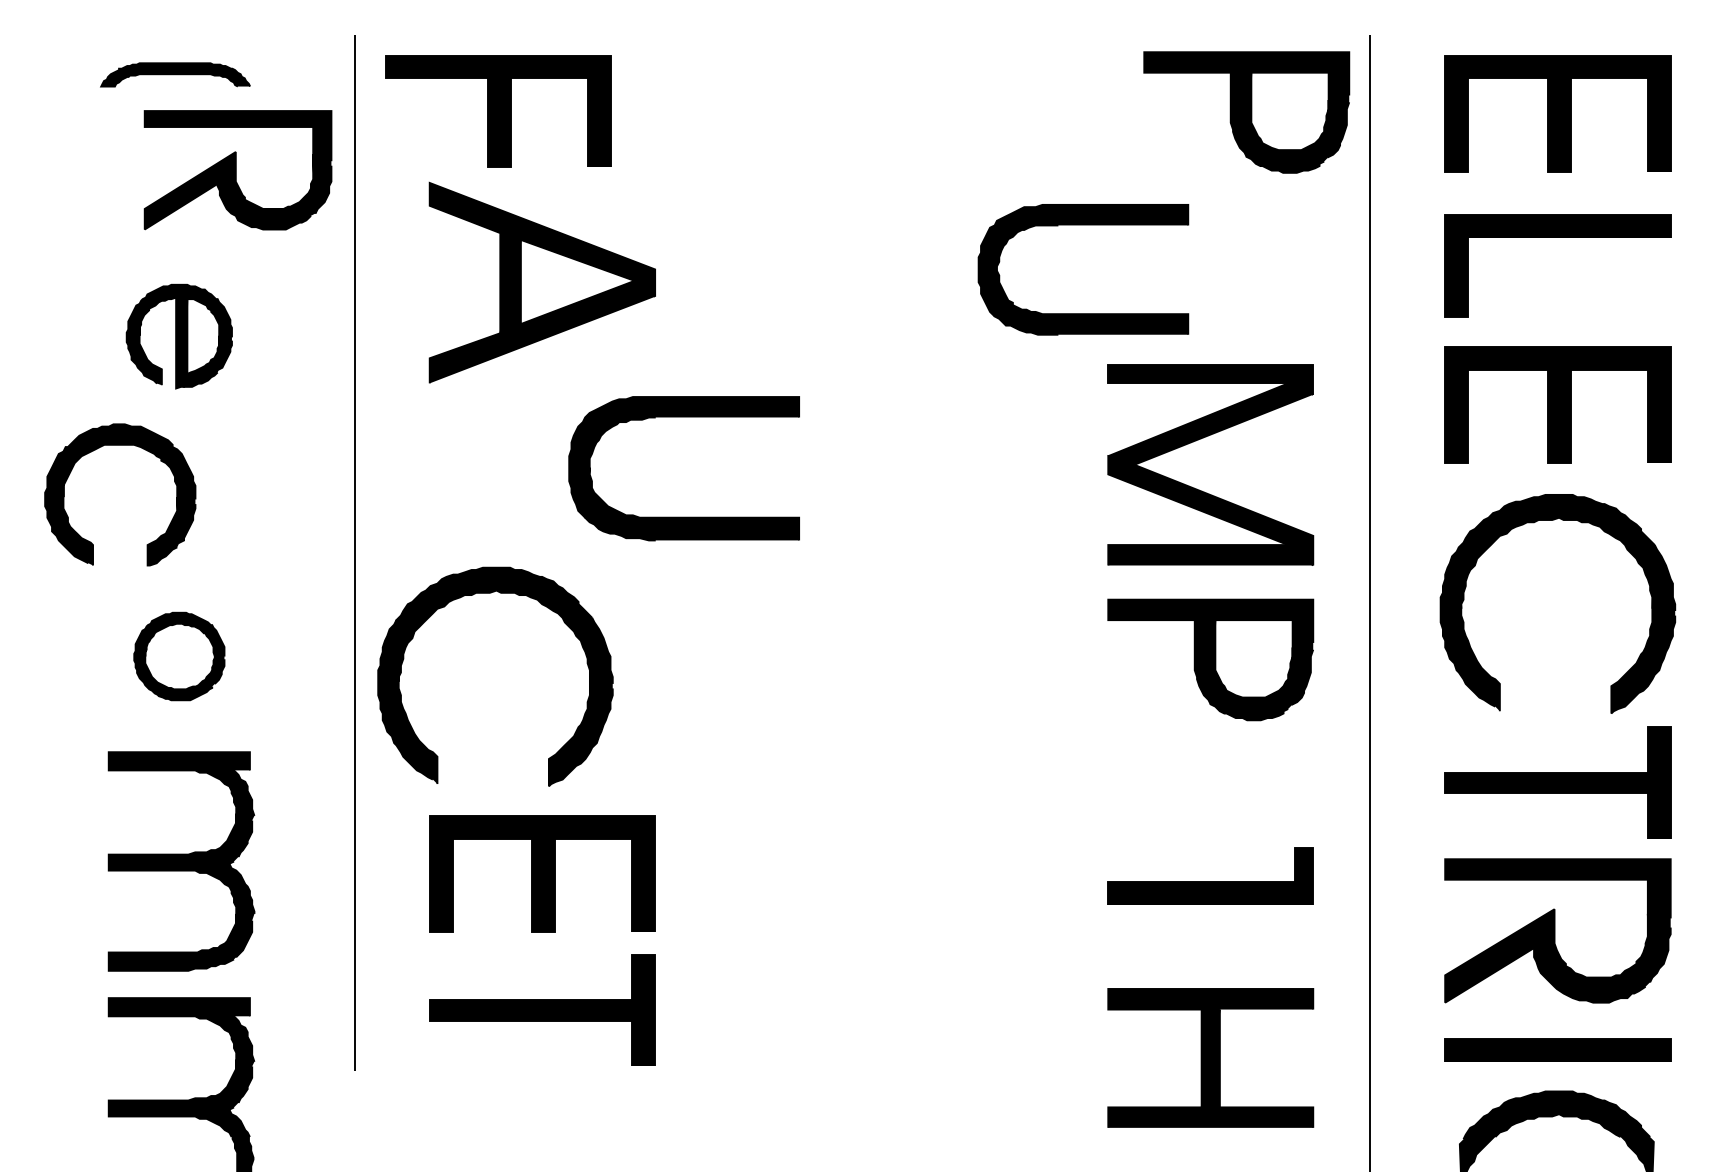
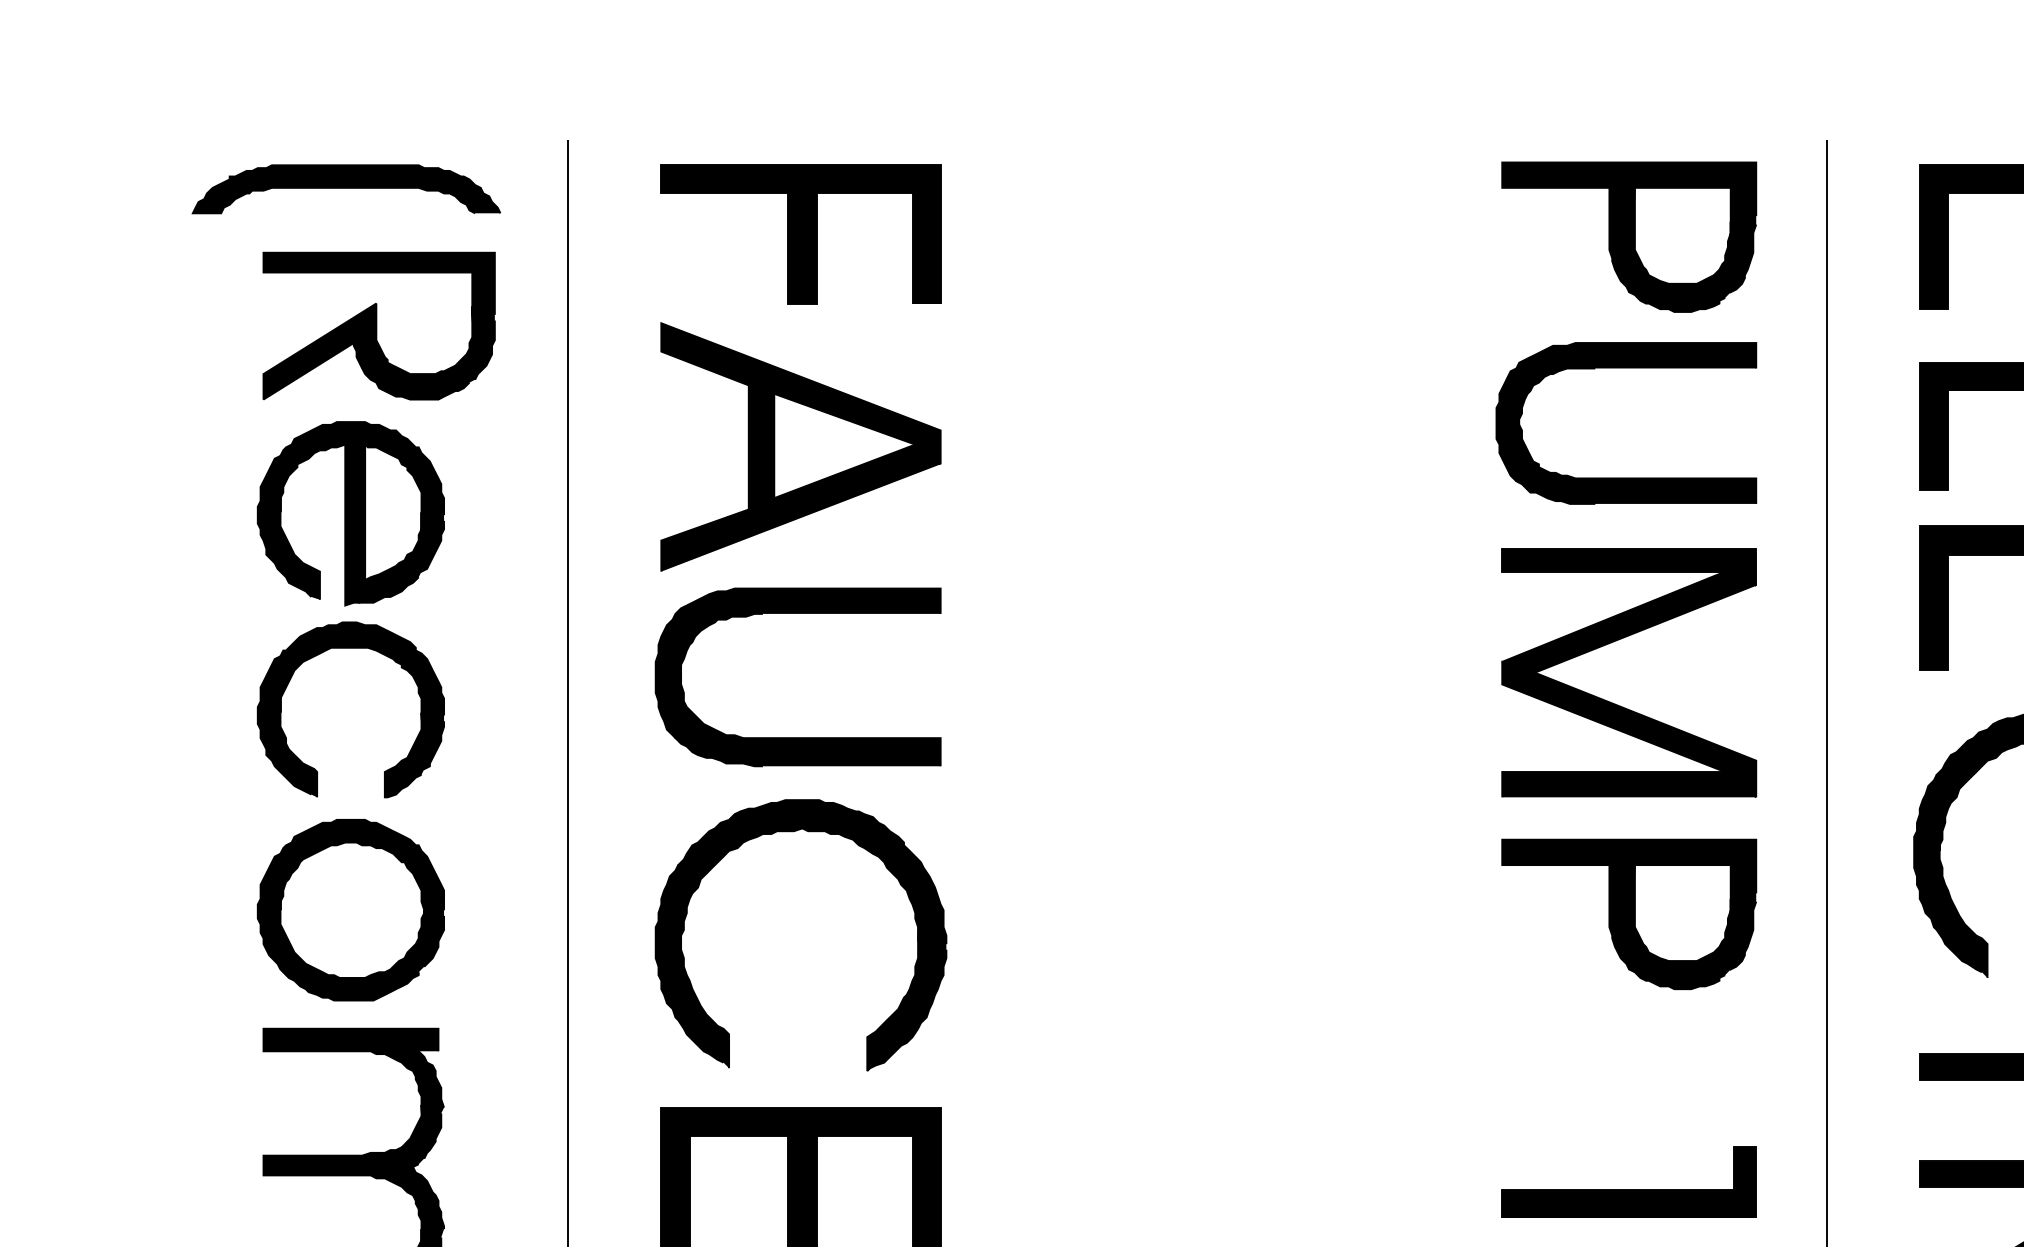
part: (175, 74) -> (346, 188), size x1.67
part: (498, 111) -> (801, 234), moved
part: (1246, 112) -> (1628, 237), moved
part: (237, 170) -> (378, 326), moved
part: (1083, 225) -> (1626, 368), moved
part: (179, 336) -> (351, 513), size x1.43
part: (120, 445) -> (351, 648), moved
part: (683, 516) -> (797, 736), moved
part: (491, 593) -> (796, 832), moved
part: (179, 656) -> (351, 910), size x1.67

